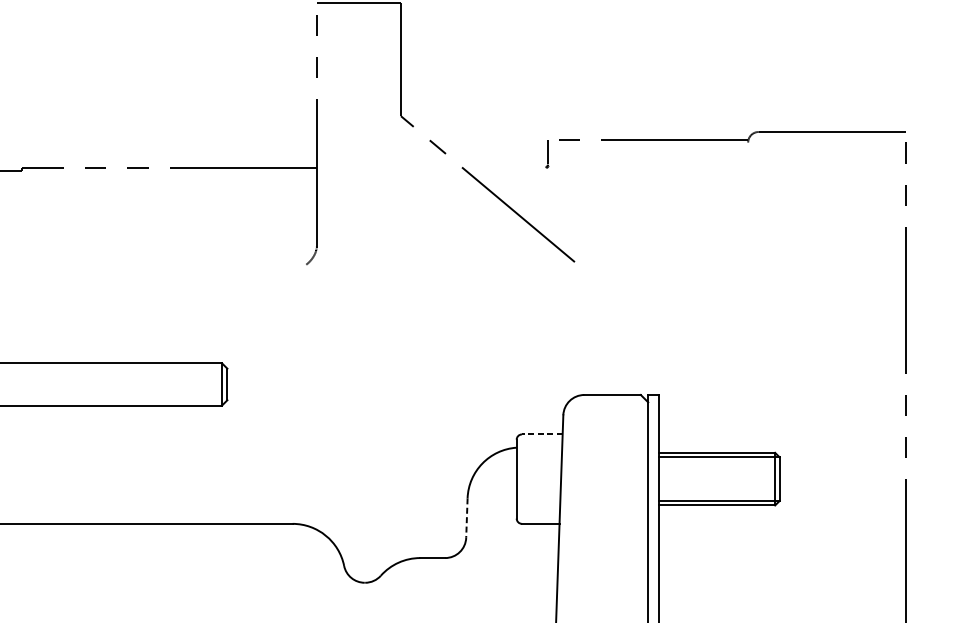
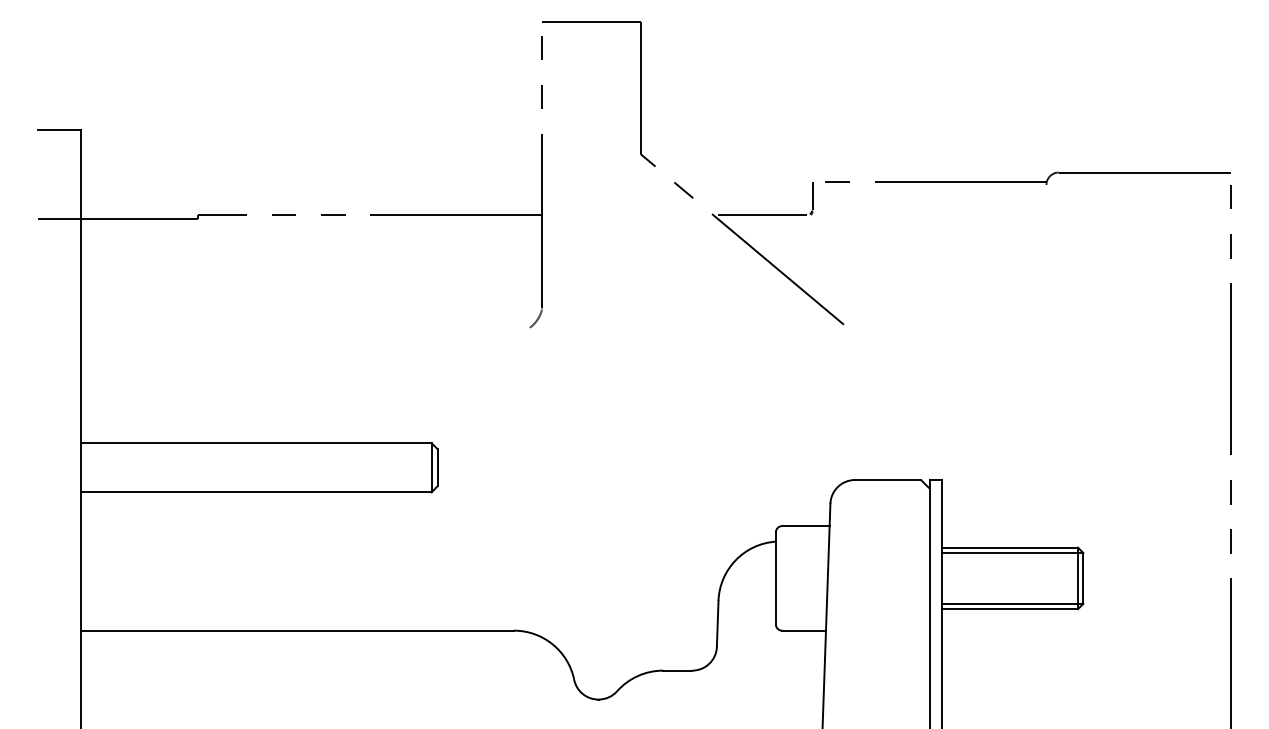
line: (504, 168) -> (761, 215), added
line: (542, 434) -> (805, 526), dashed -> solid
line: (466, 518) -> (717, 624), dashed -> solid

